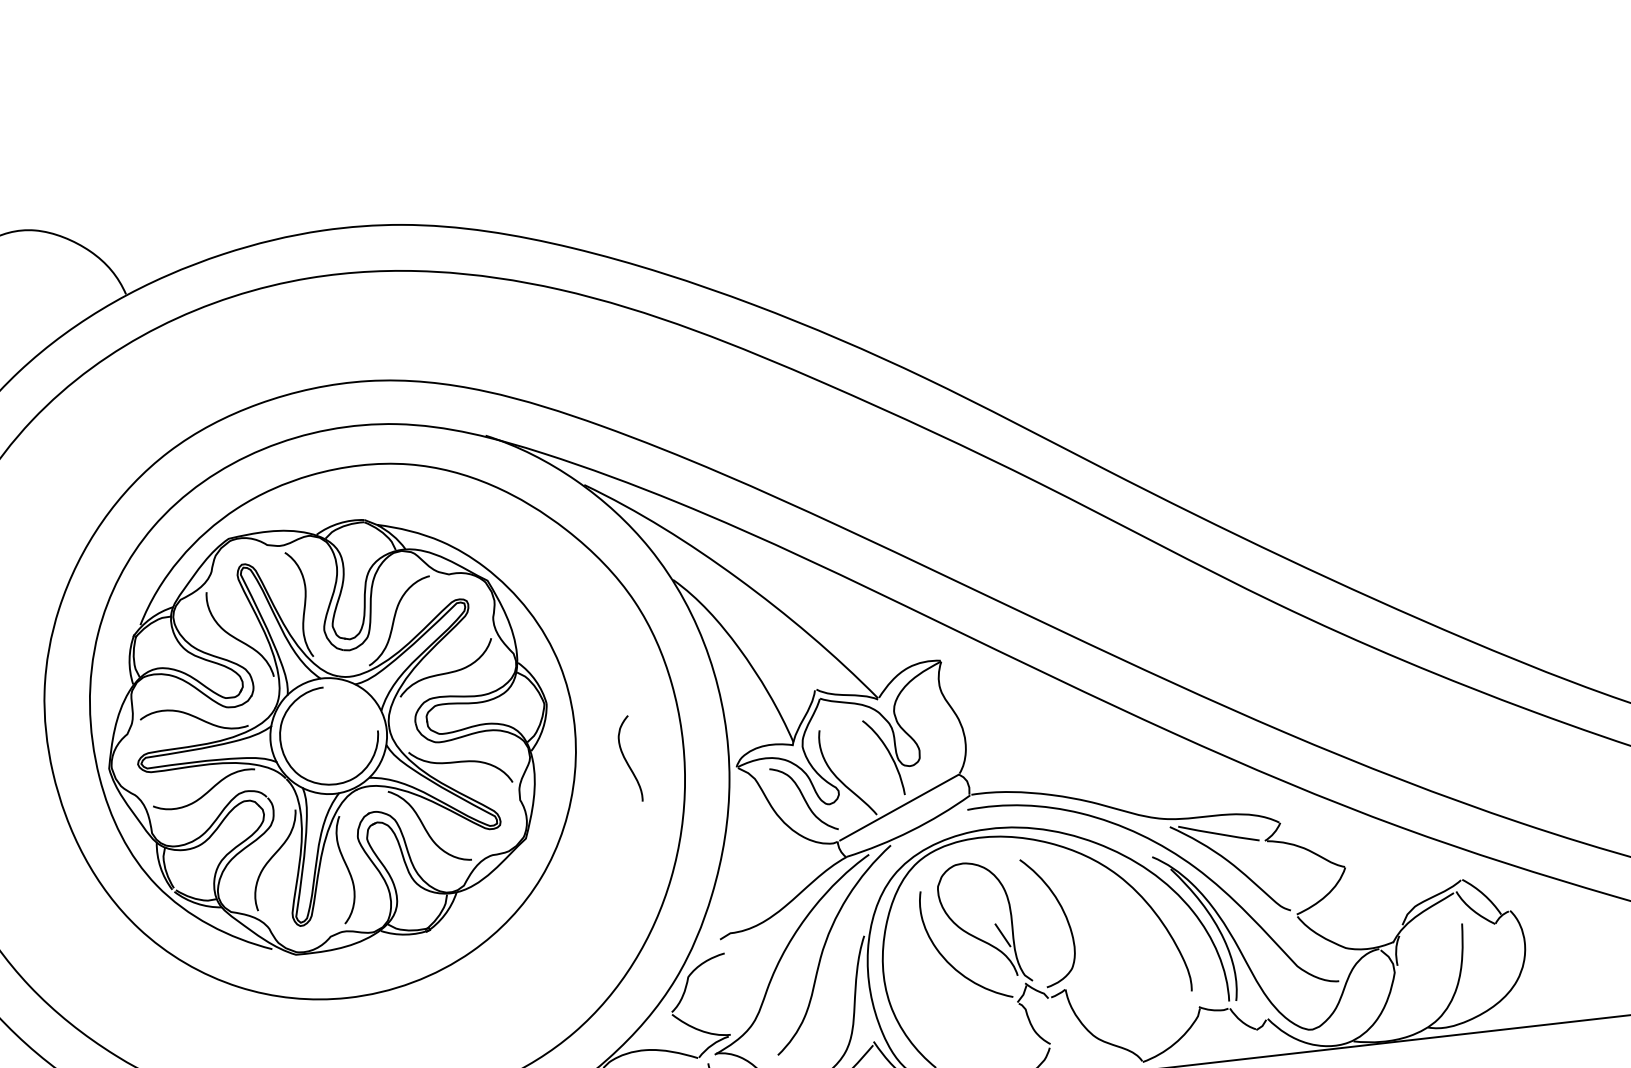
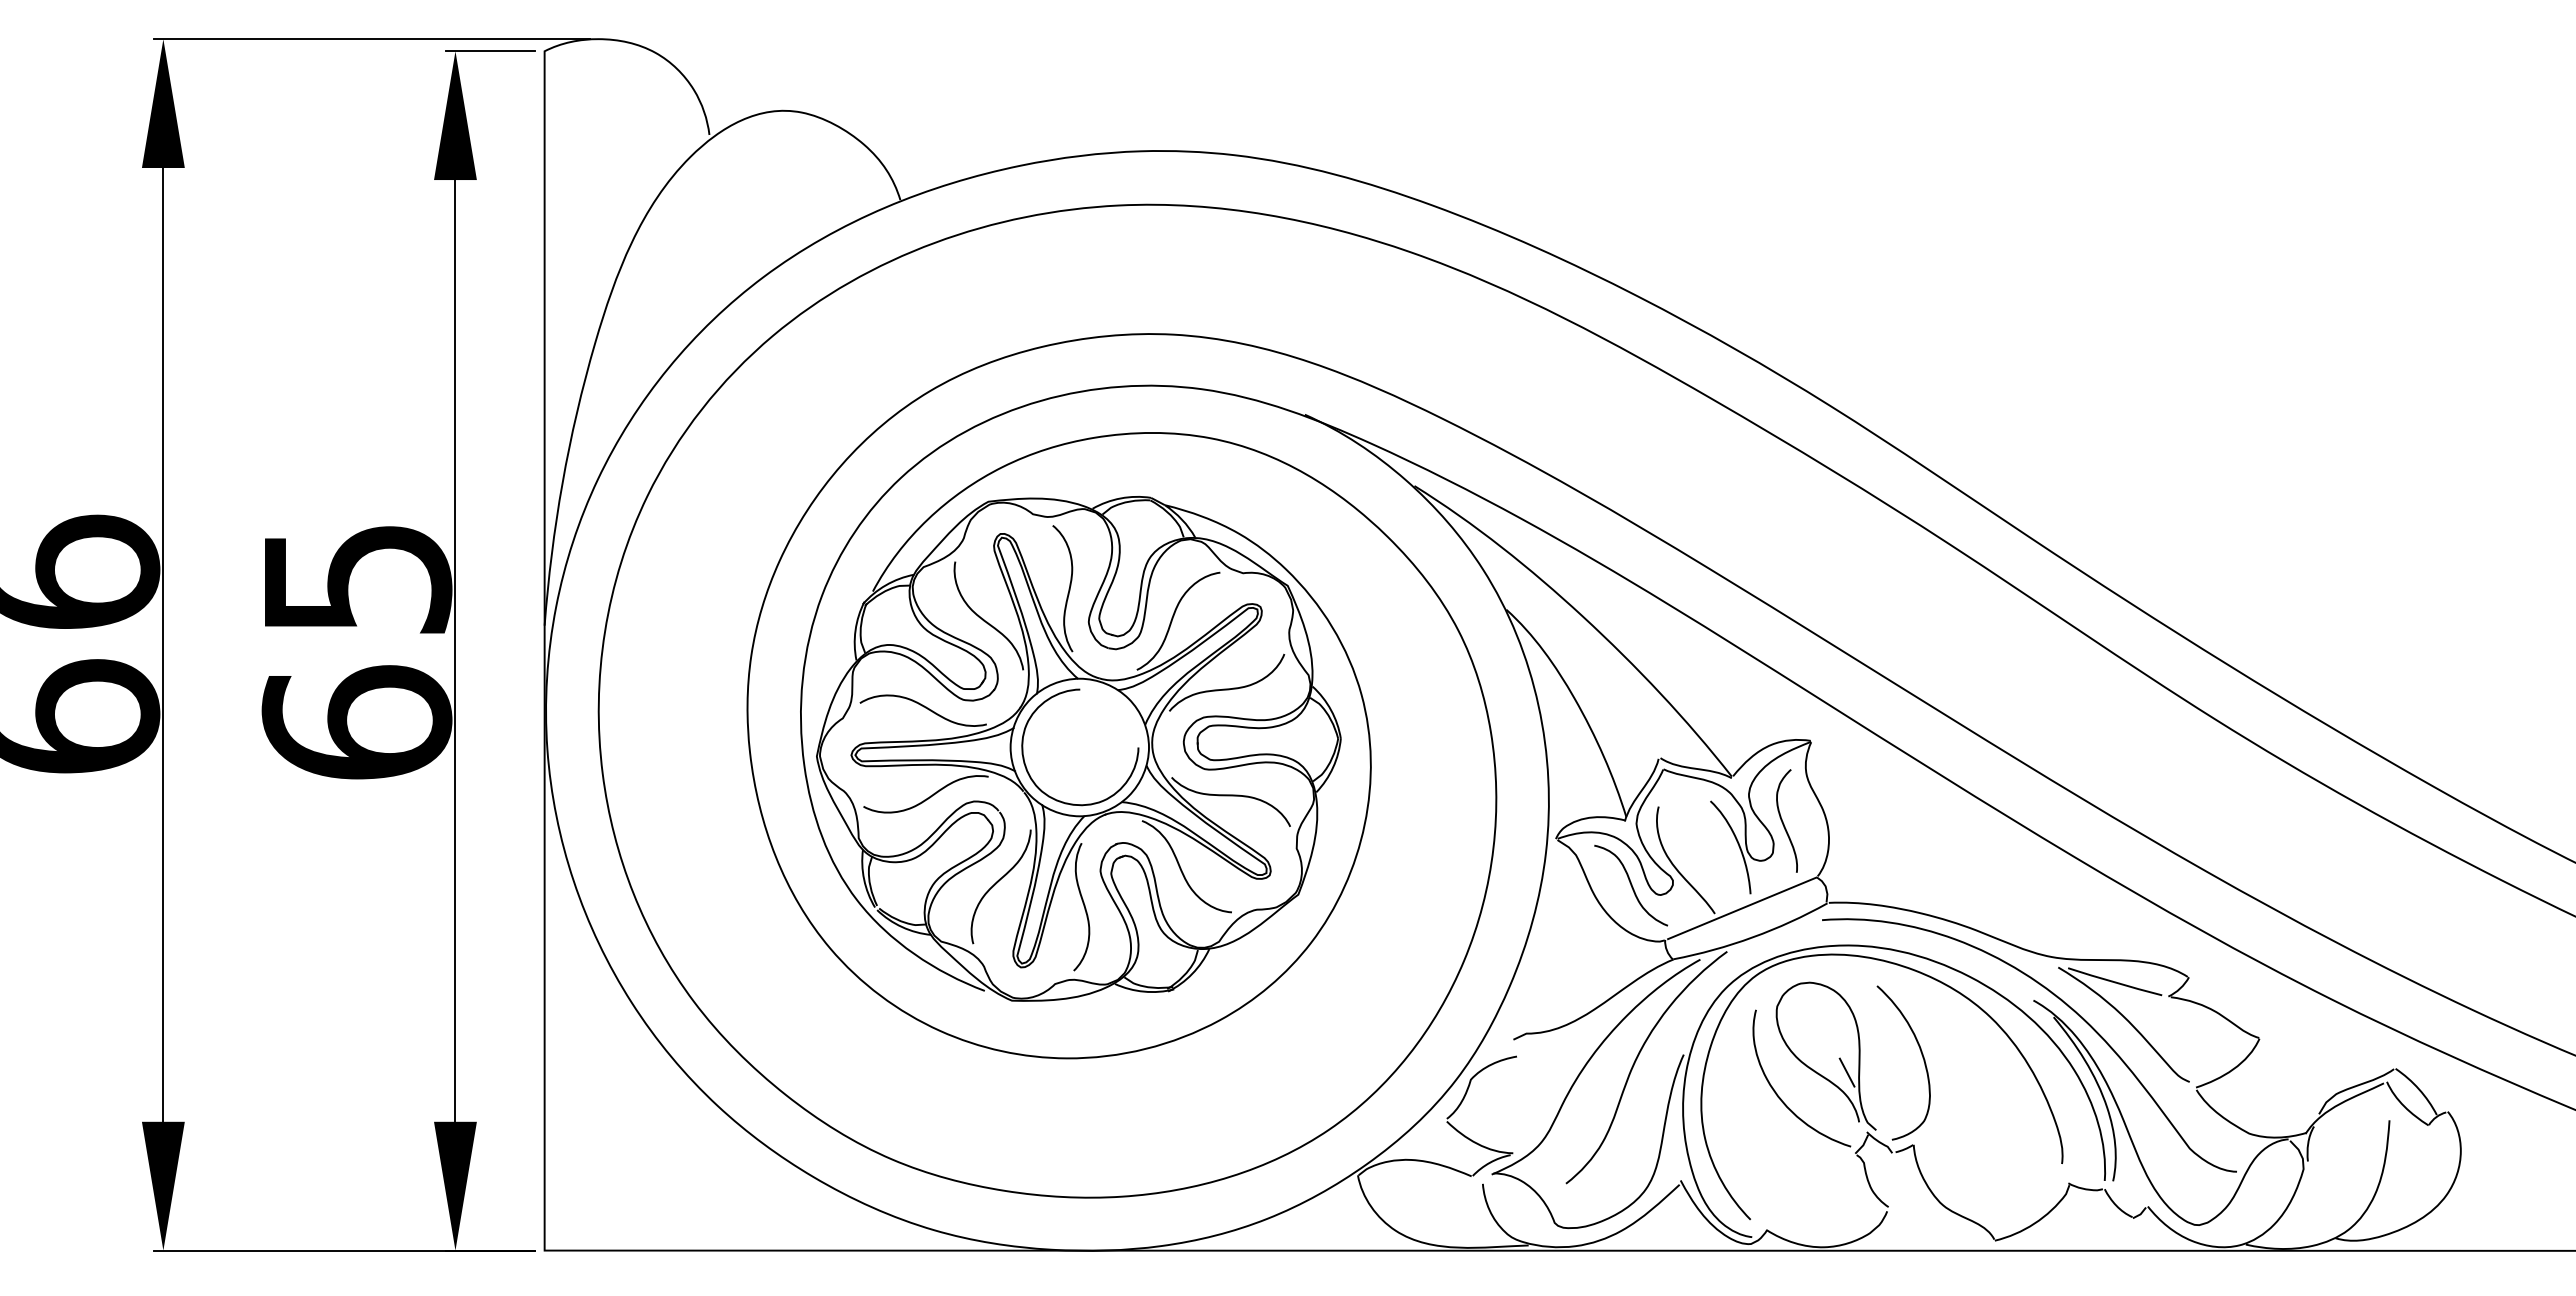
curve: (626, 759) -> (1783, 821), moved

